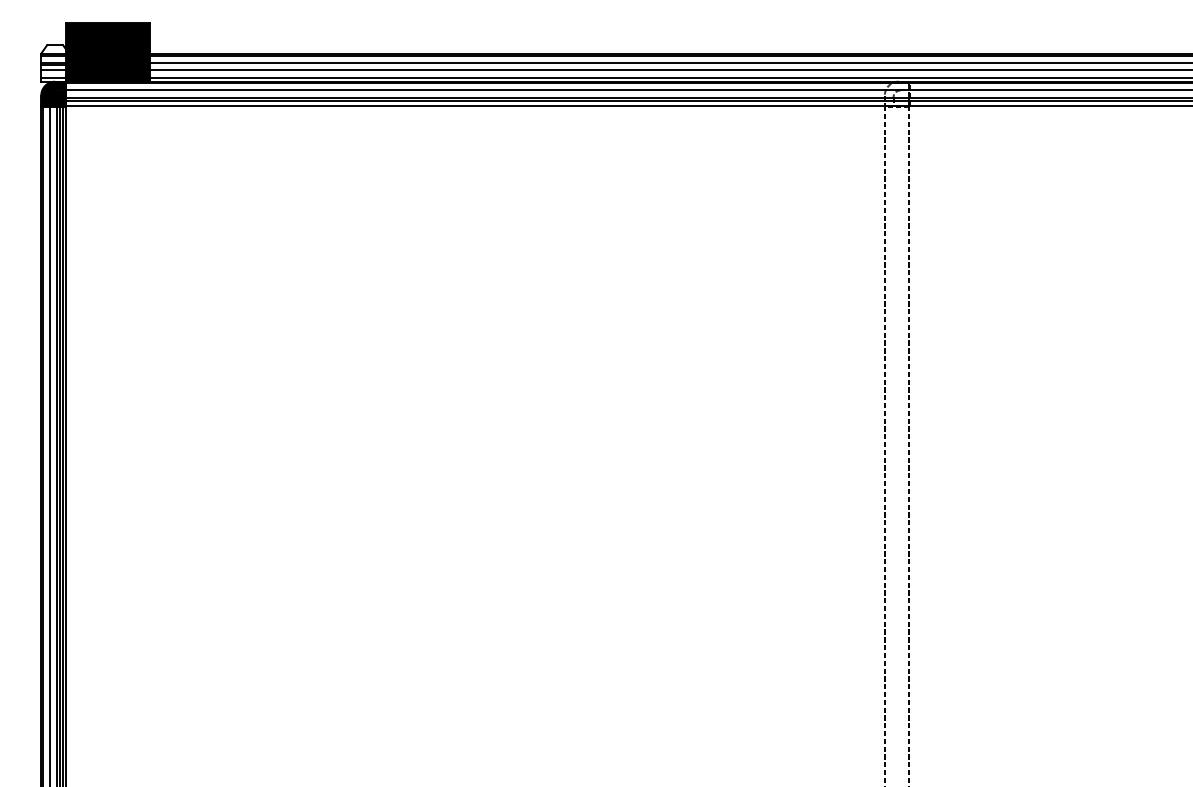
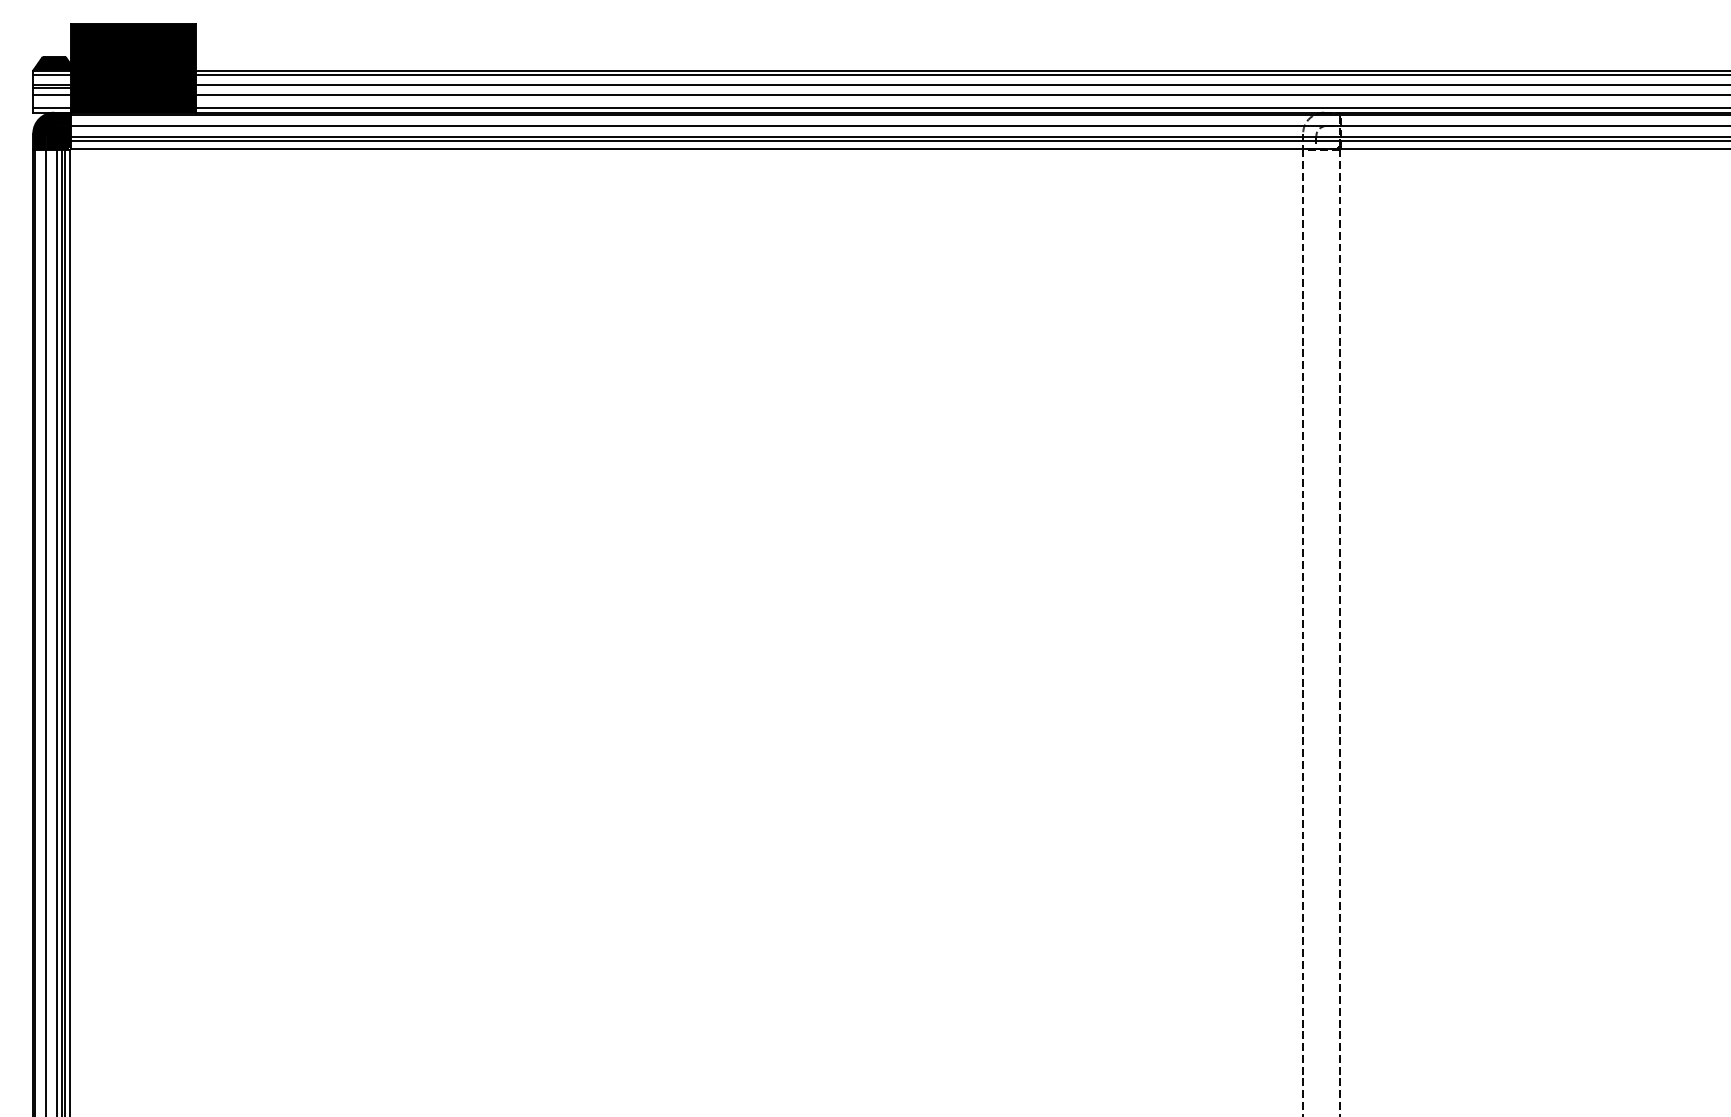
fill: (53, 48) -> (51, 62), added

